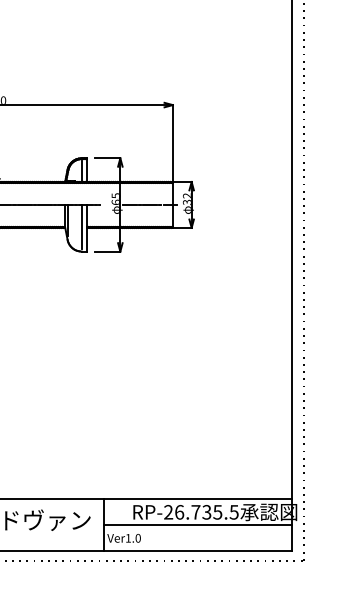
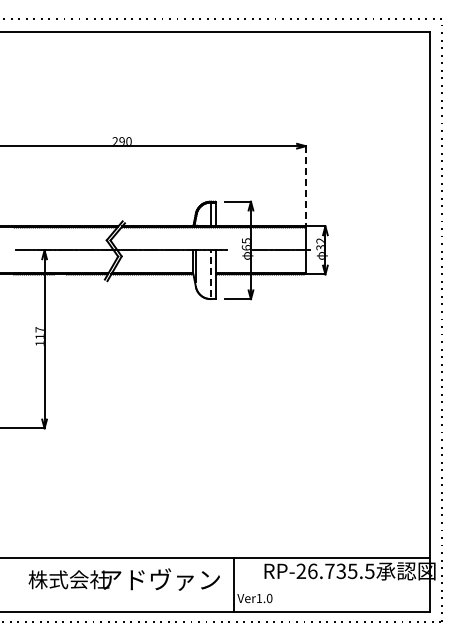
line: (172, 143) -> (305, 186), solid -> dashed
line: (81, 227) -> (210, 273), solid -> dashed
line: (198, 524) -> (332, 584), removed

